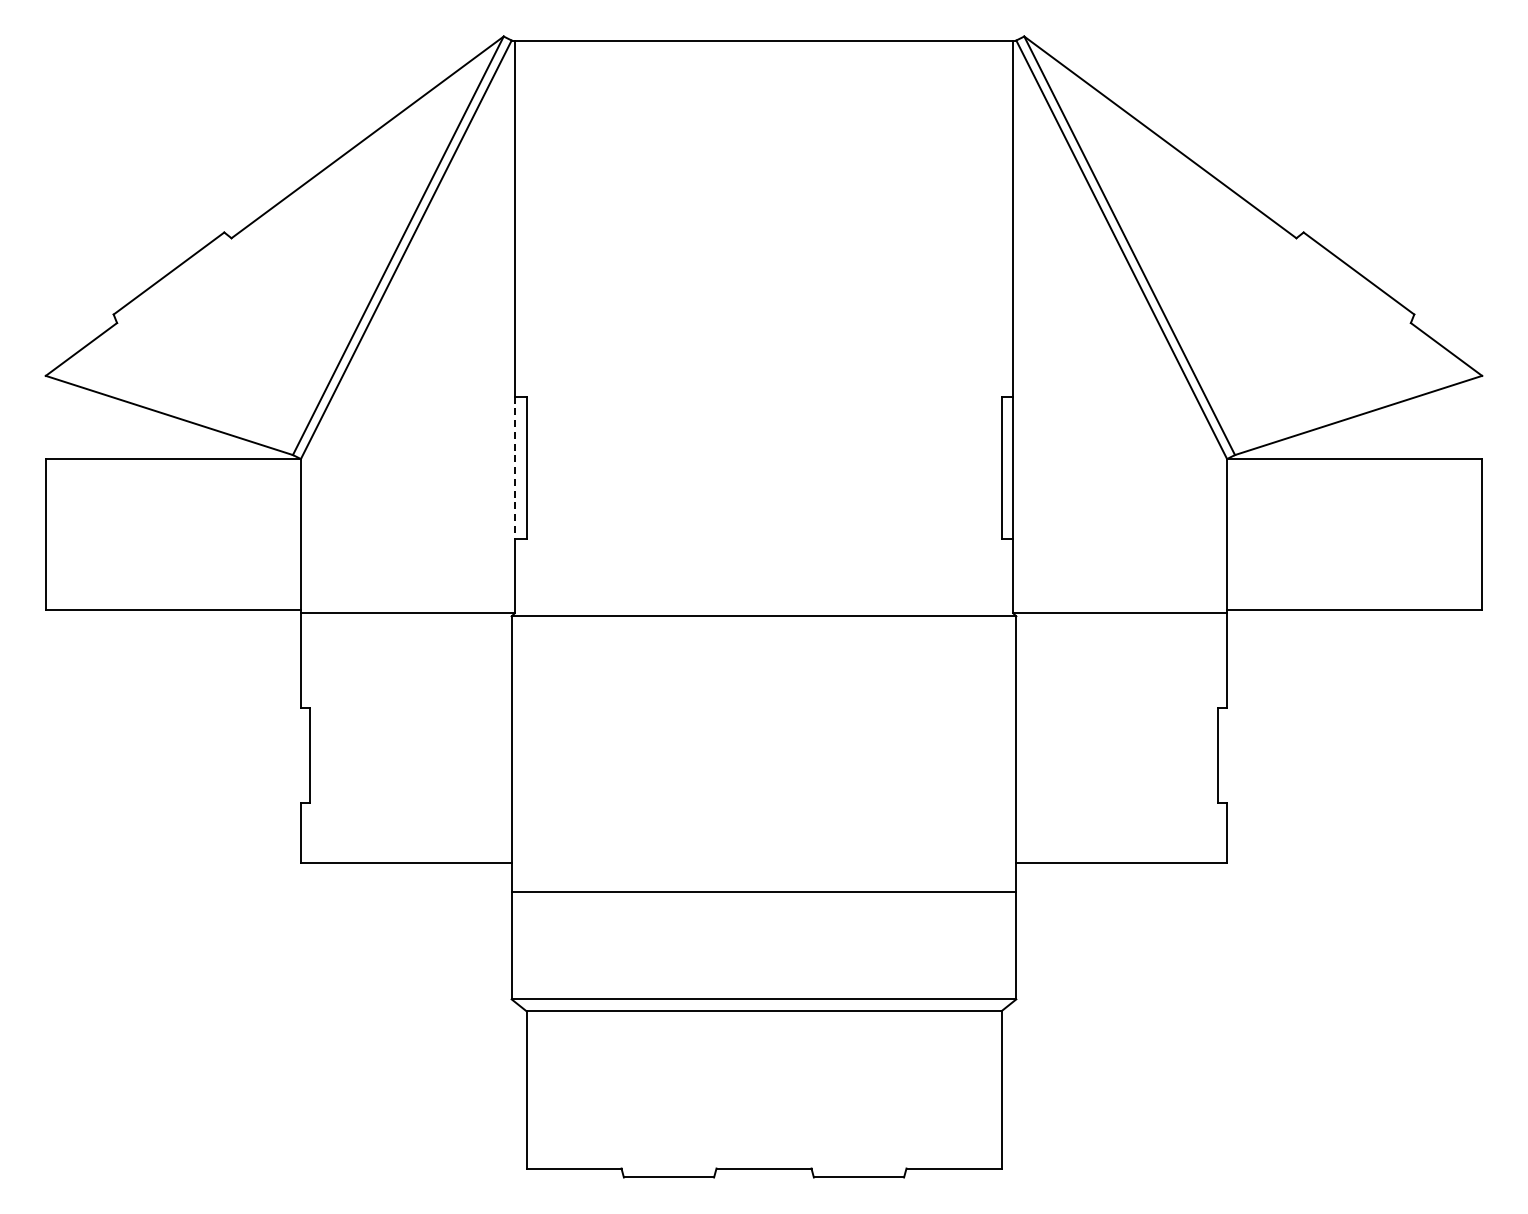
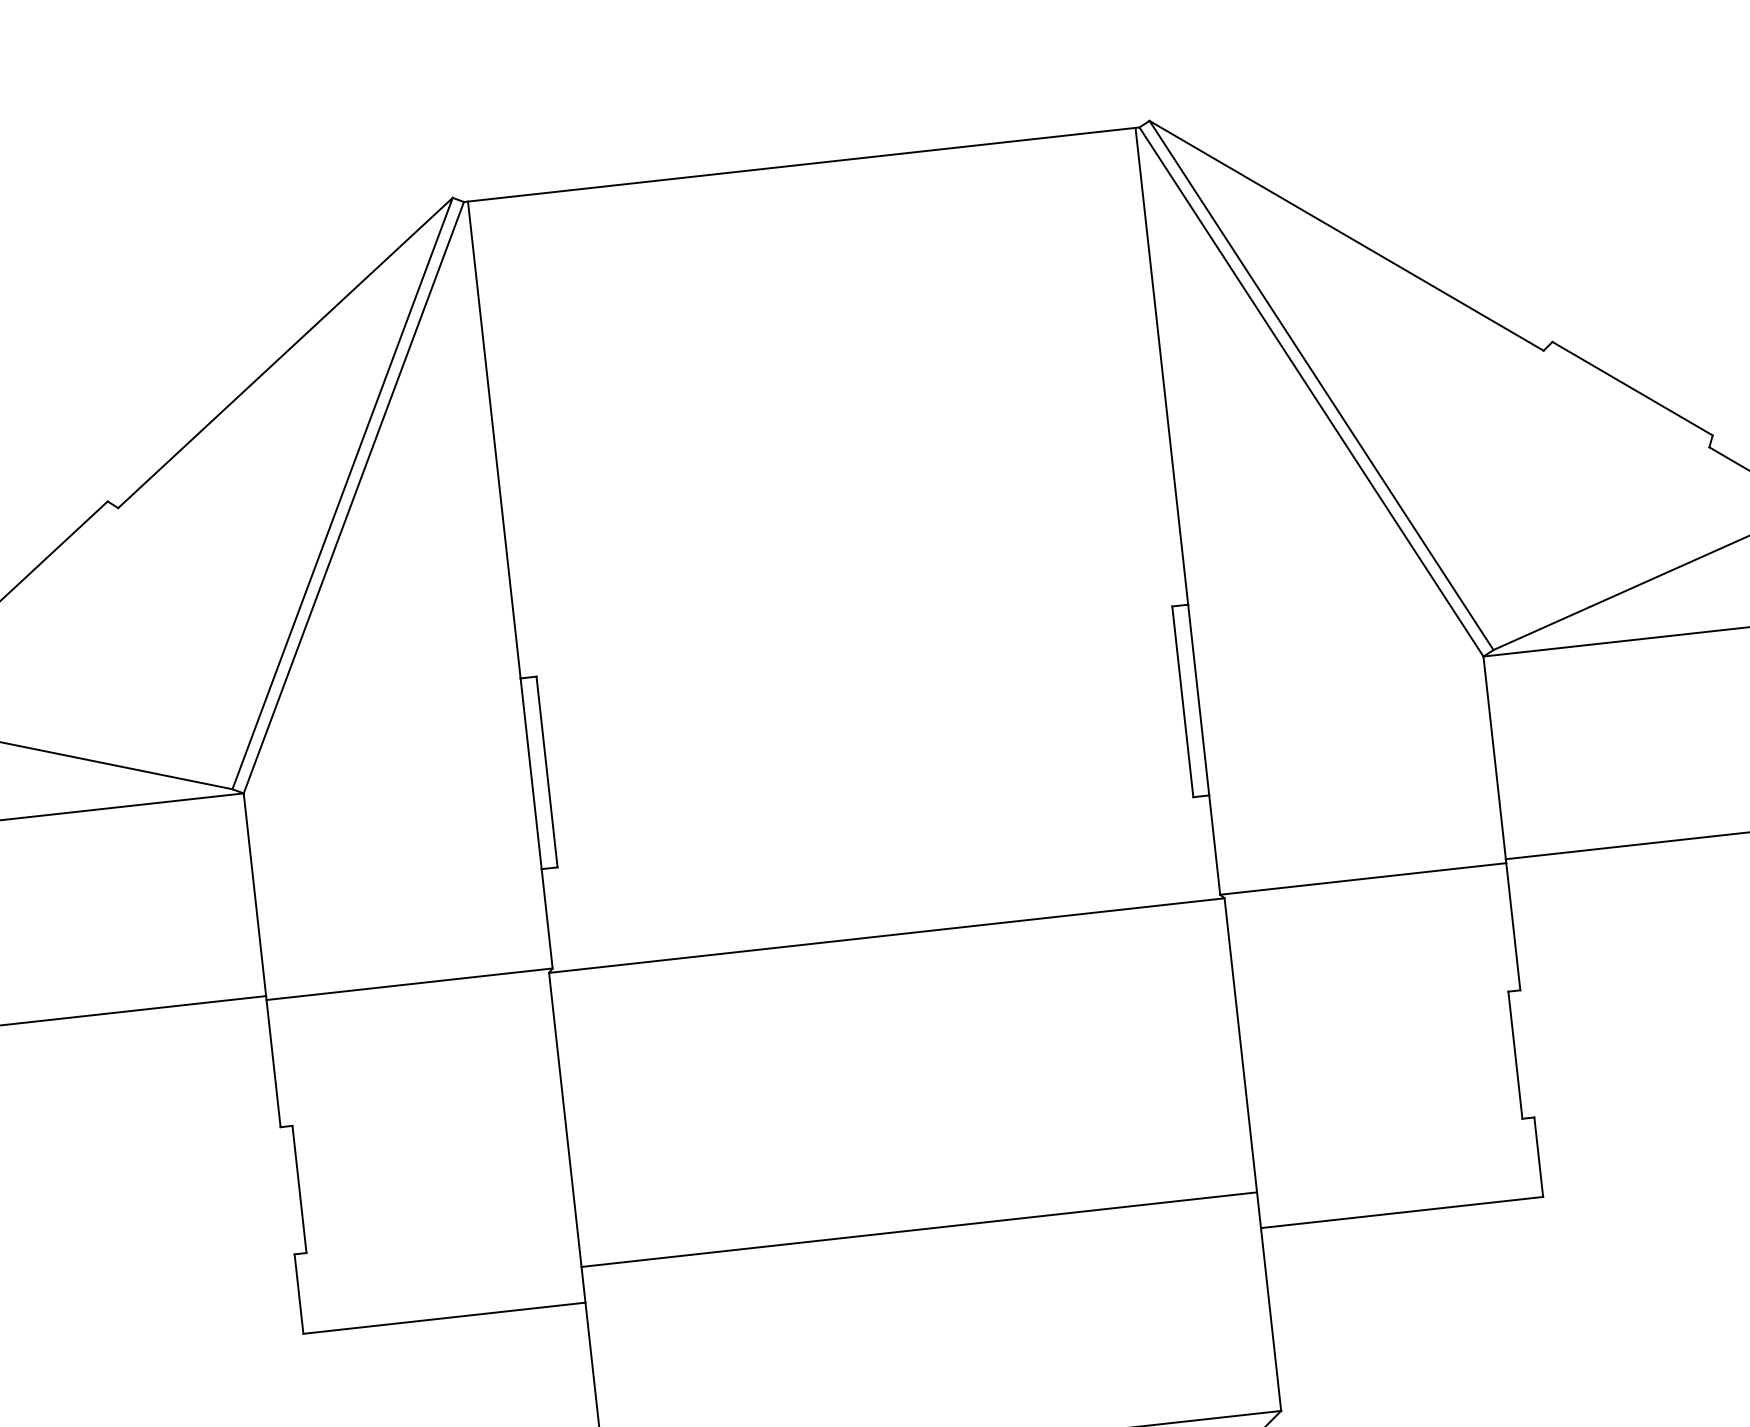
line: (514, 468) -> (531, 774), dashed -> solid
line: (763, 892) -> (918, 1230), moved

